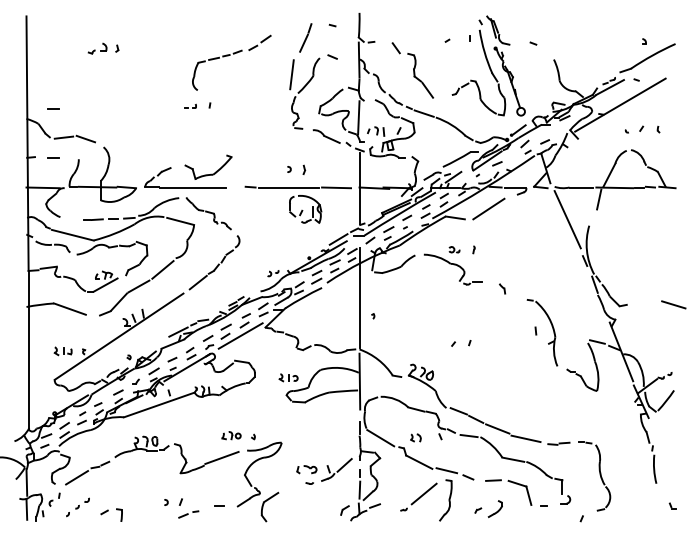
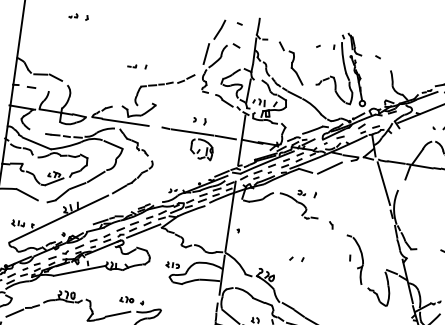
part: (97, 48) -> (73, 15), size x0.62
part: (228, 56) -> (162, 85), moved
line: (53, 108) -> (36, 53), removed

